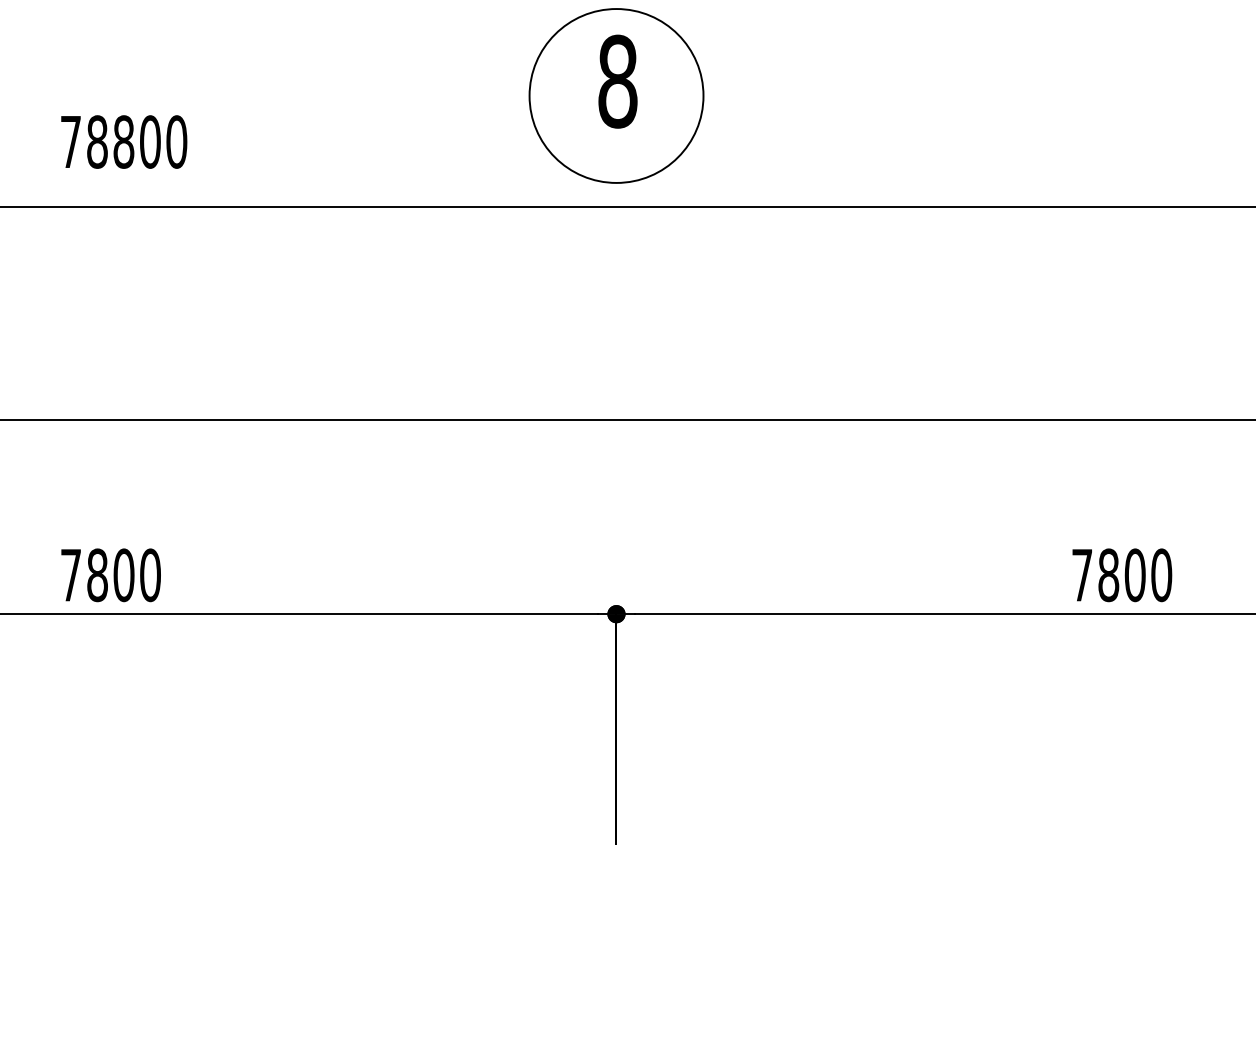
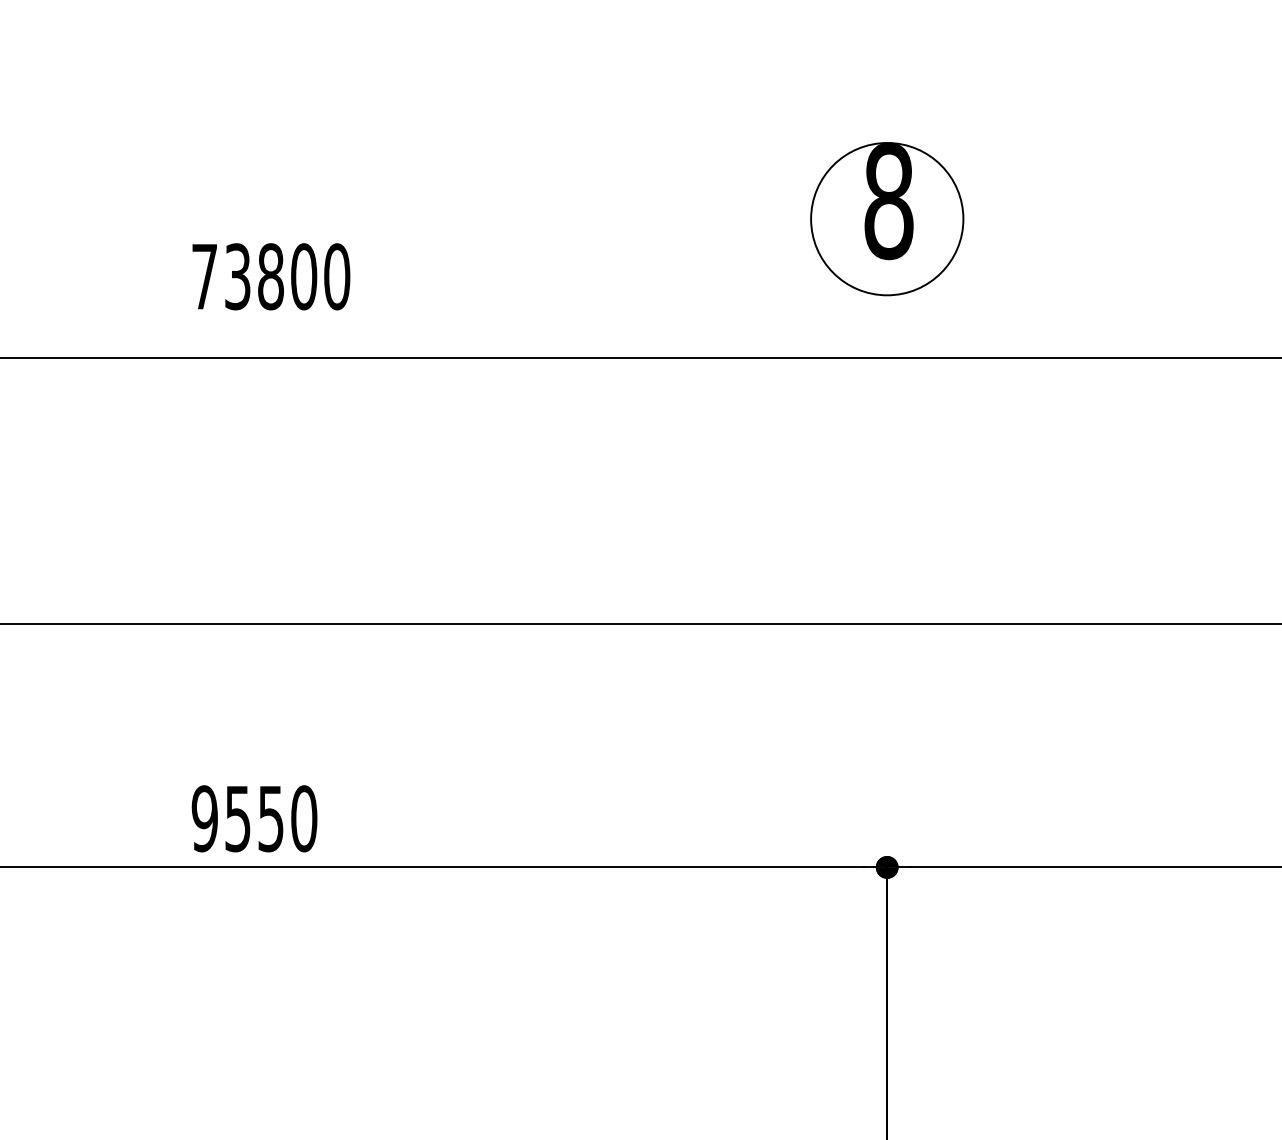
circle: (616, 95) -> (887, 218), size x0.7
text: (97, 141) -> (237, 276), 78800 -> 73800
text: (97, 575) -> (237, 819), 7800 -> 9550

